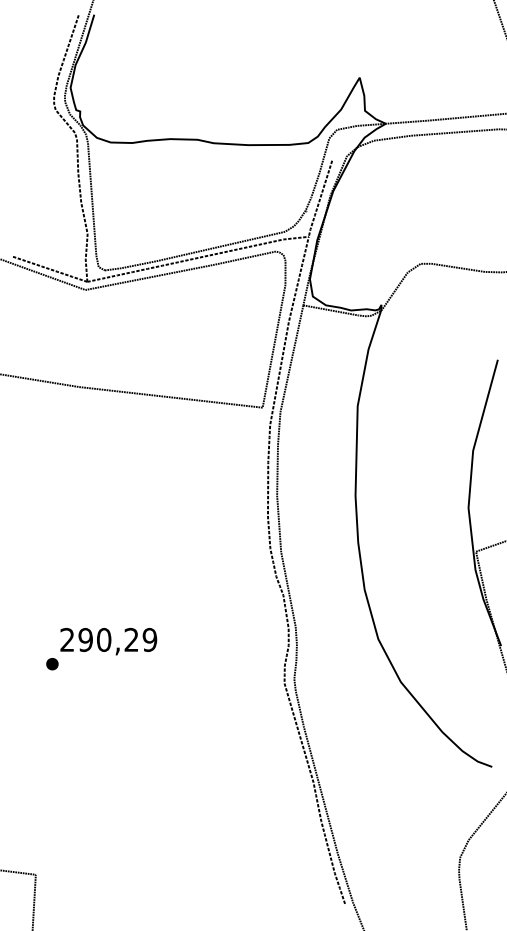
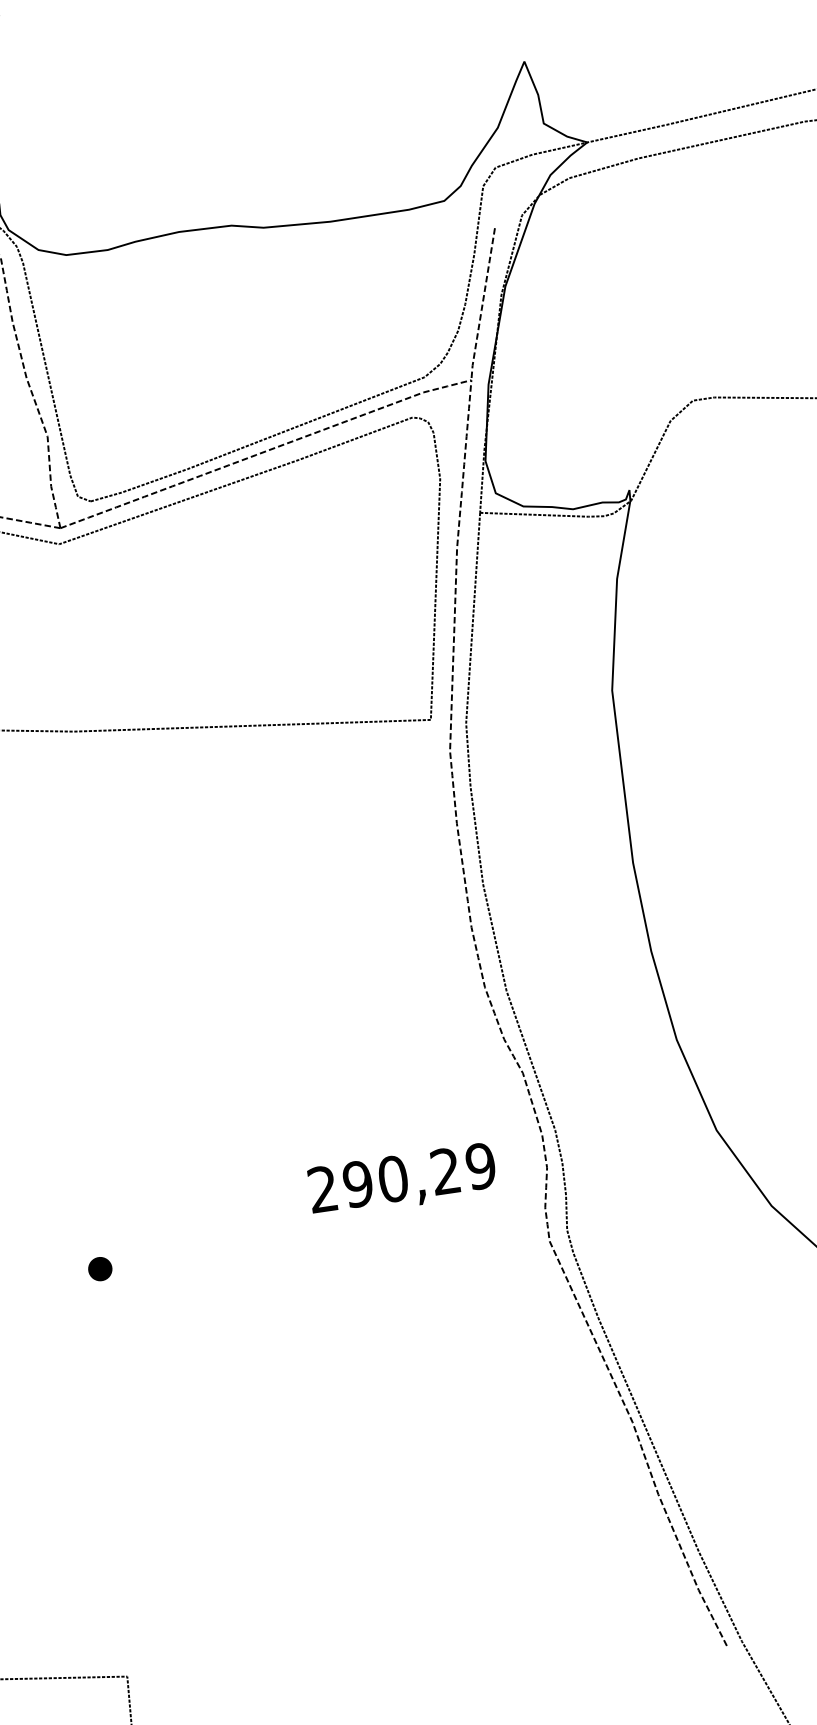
text: (108, 641) -> (402, 1180), moved

